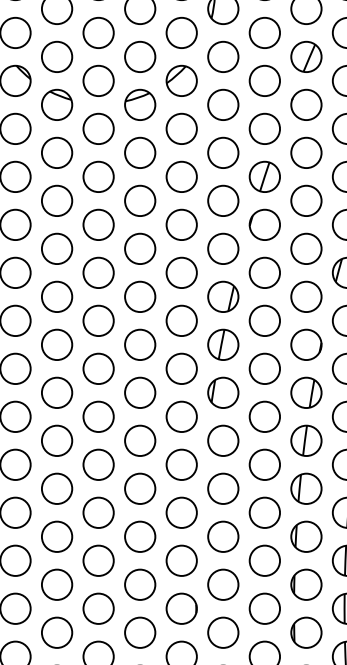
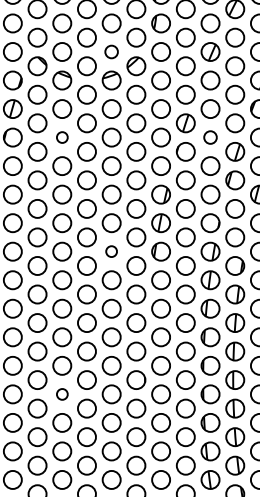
circle: (139, 56) -> (111, 51), size x0.7
circle: (57, 200) -> (62, 137), size x0.6
circle: (306, 200) -> (210, 137), size x0.7
circle: (139, 392) -> (111, 251), size x0.6
circle: (57, 632) -> (62, 394), size x0.6

